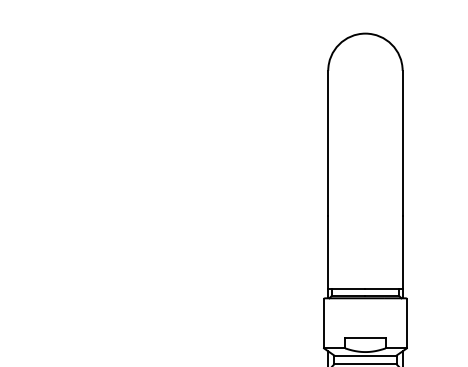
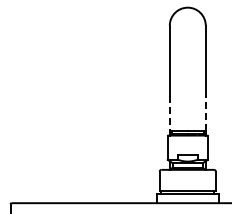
line: (327, 252) -> (169, 113), solid -> dashed
line: (402, 252) -> (205, 113), solid -> dashed

